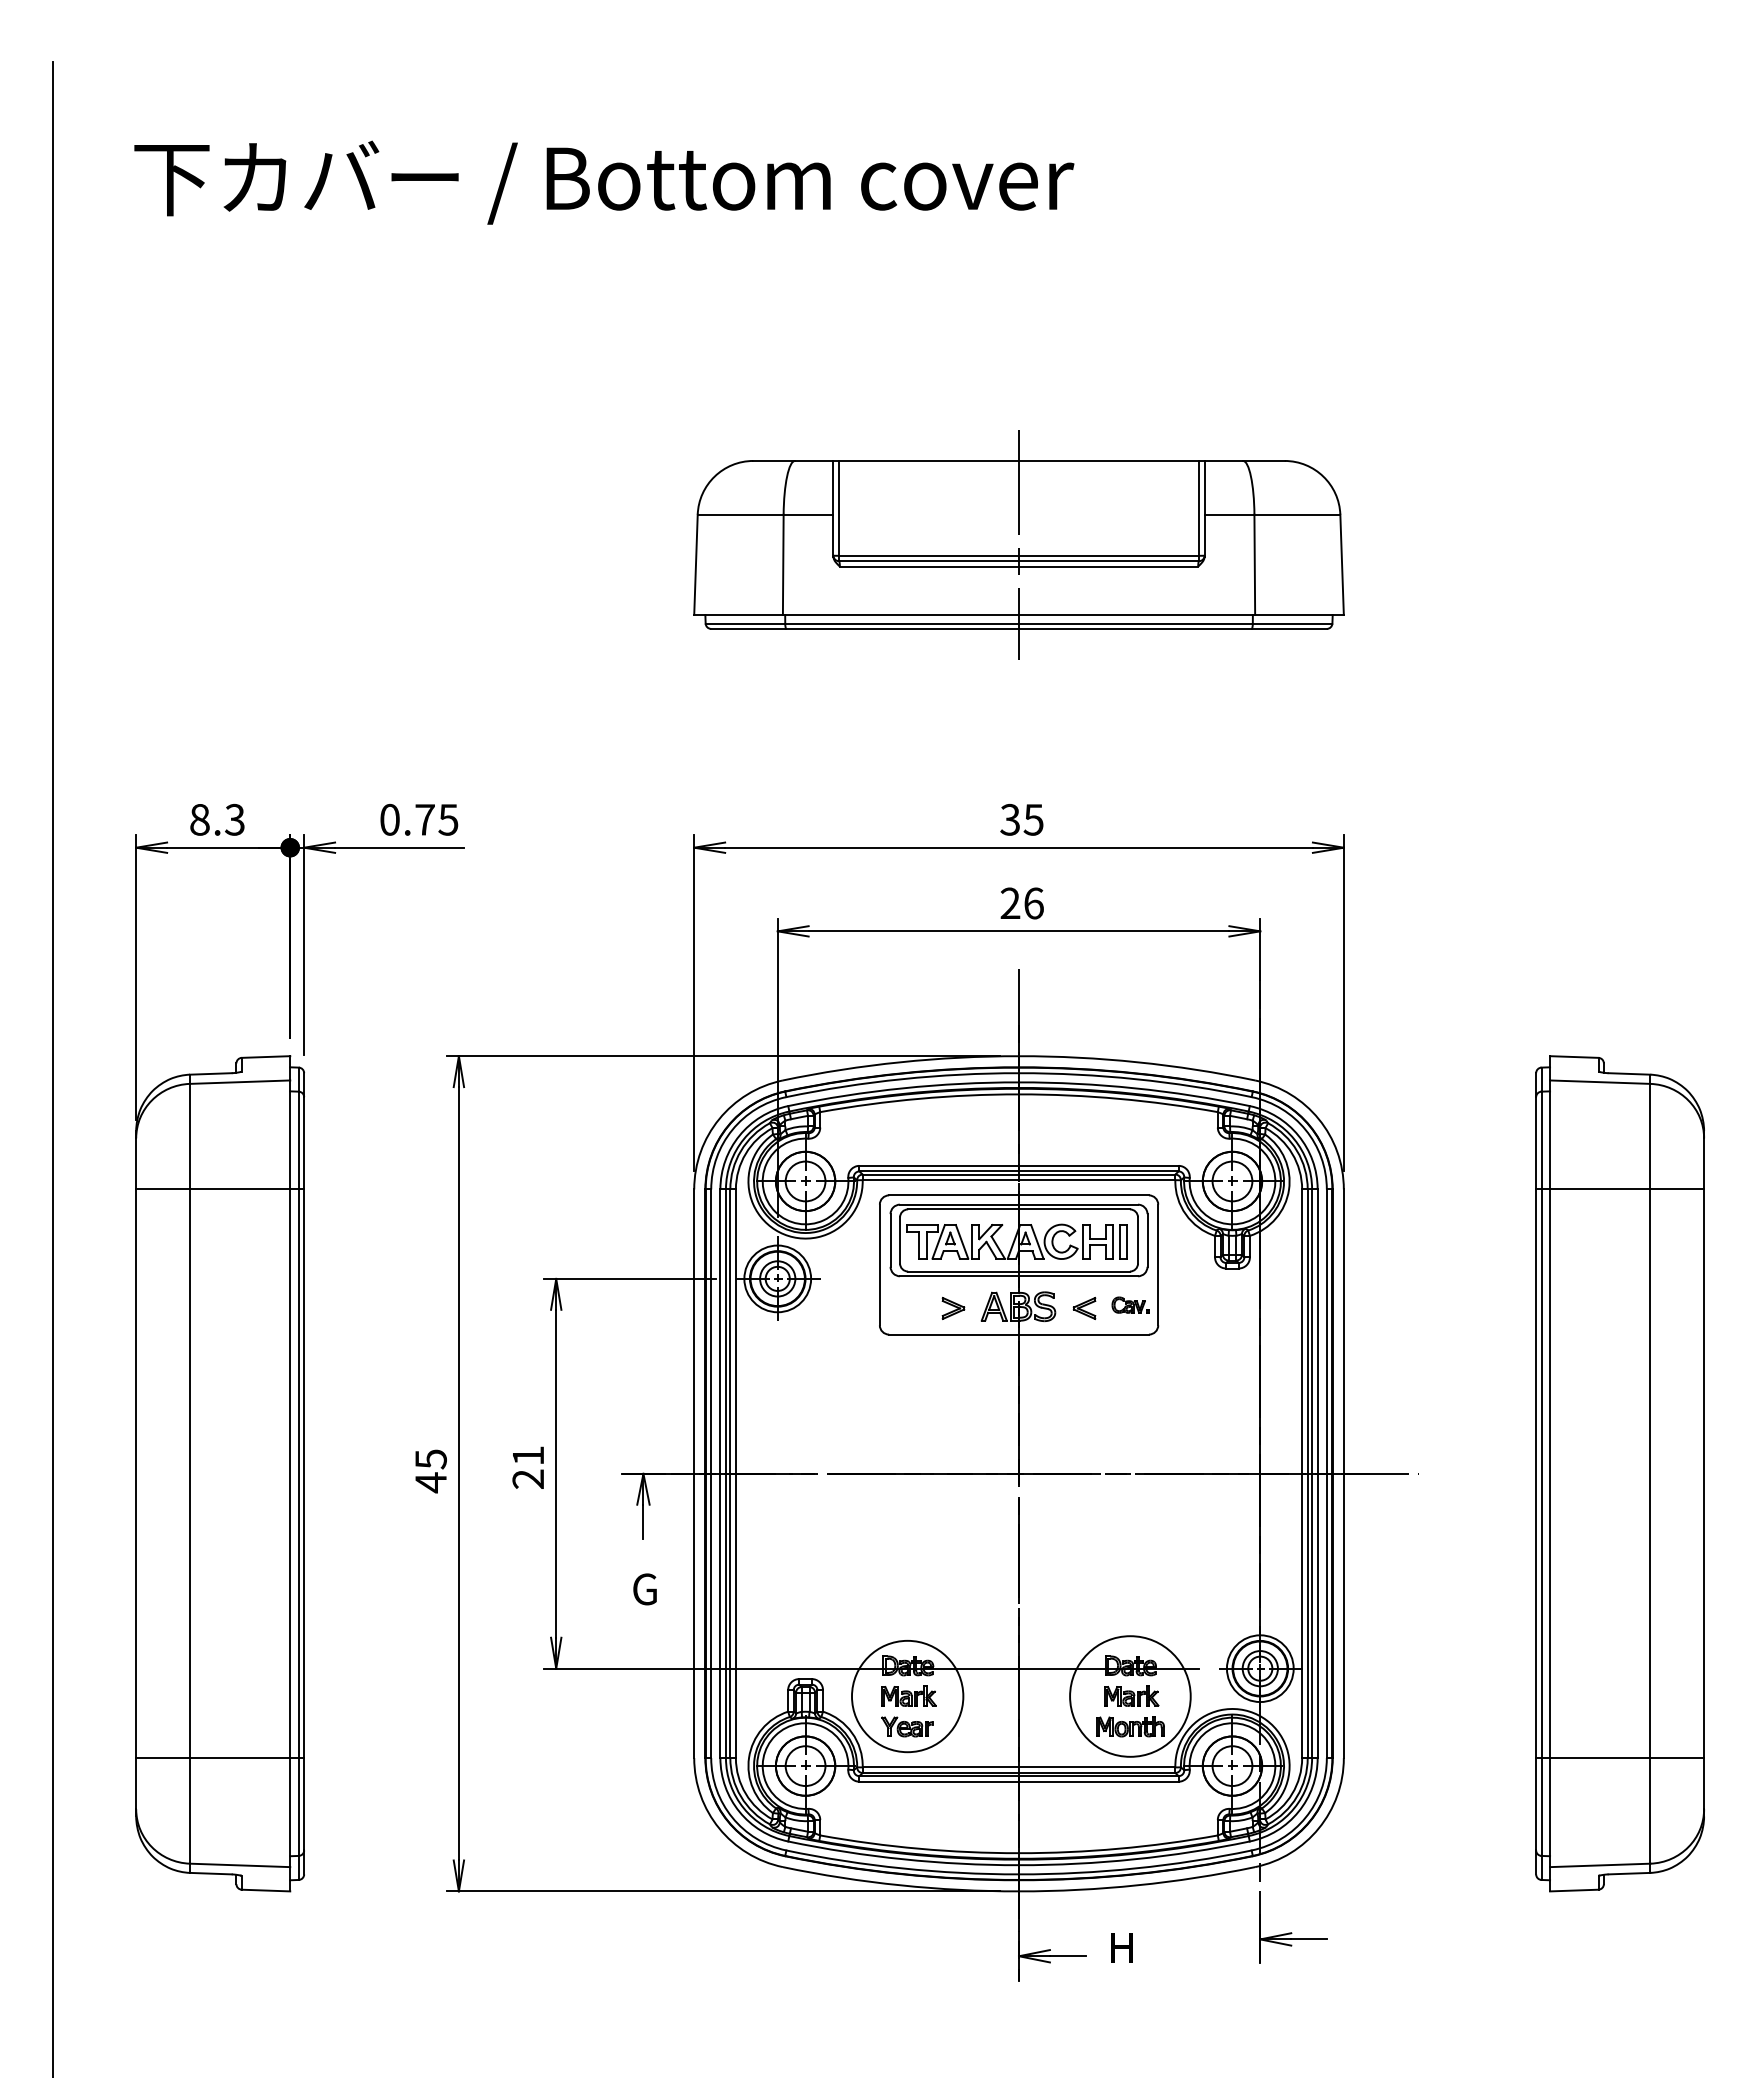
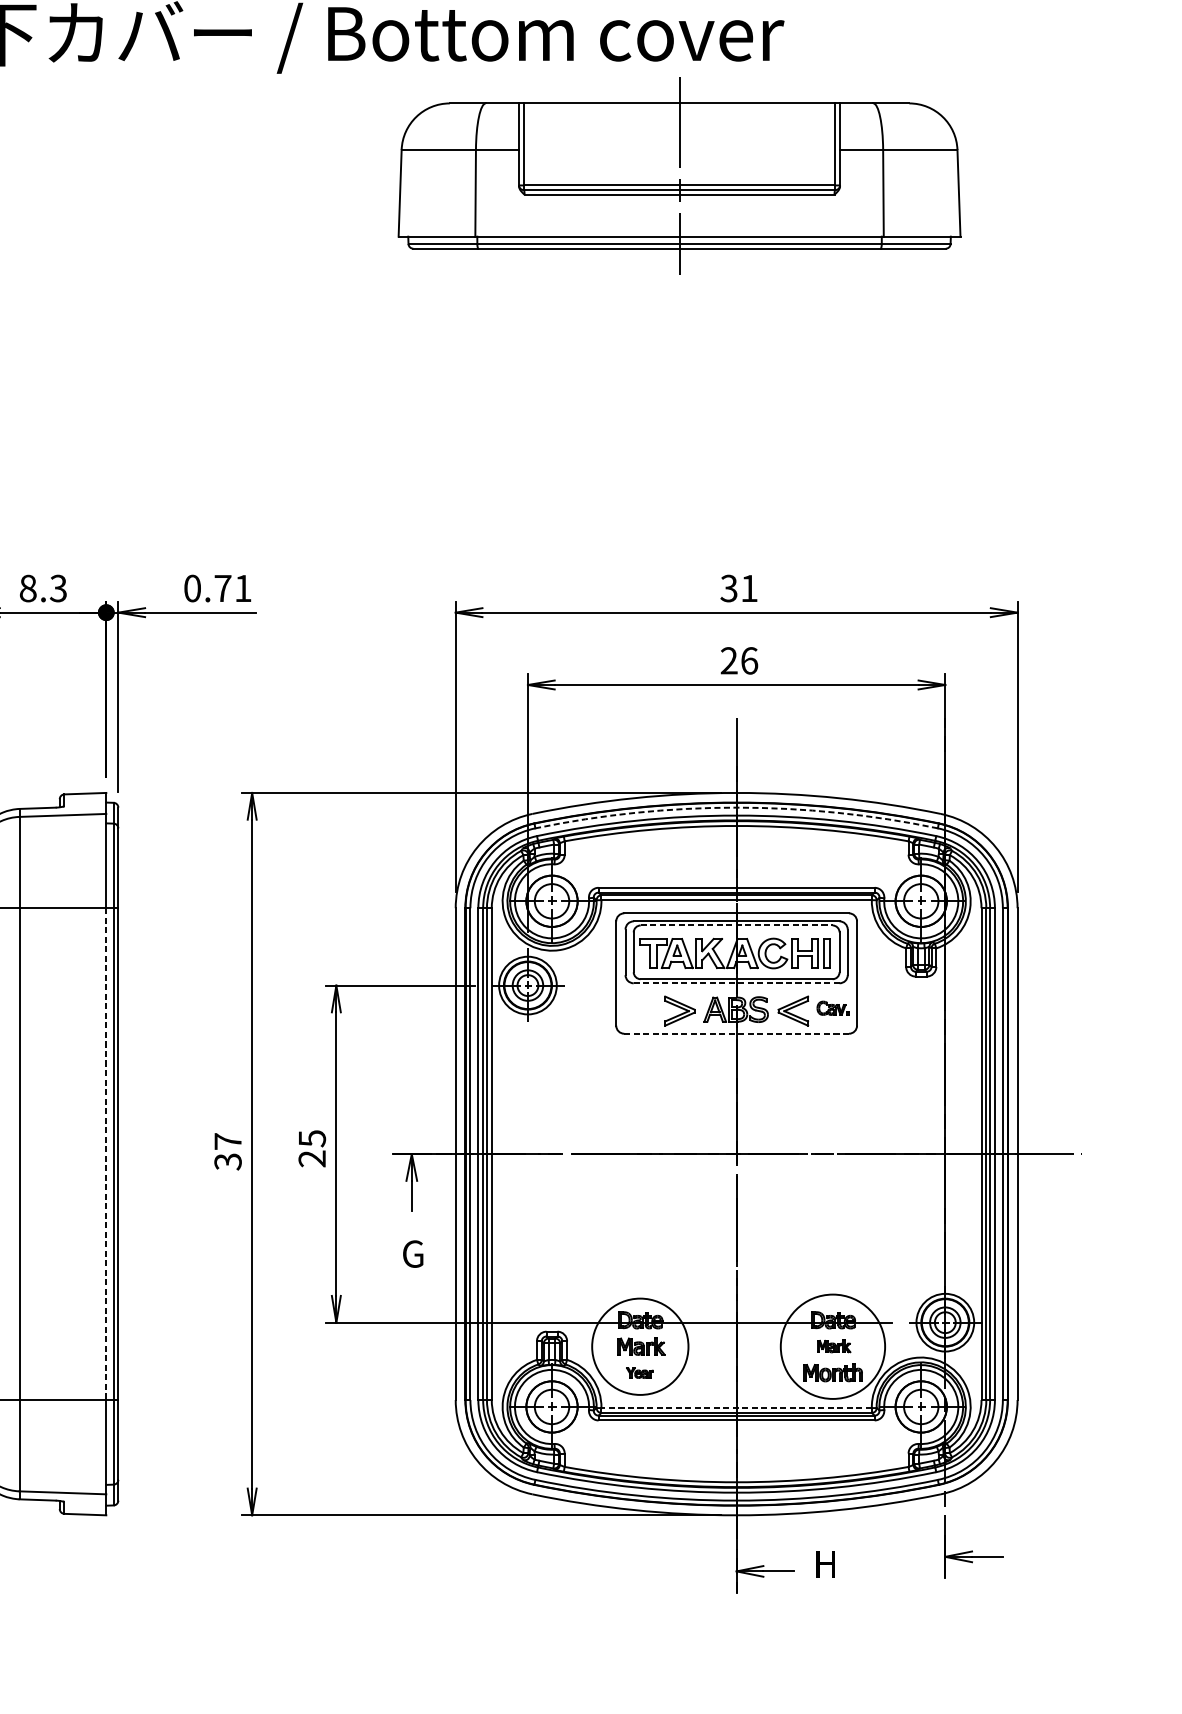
part: (1018, 544) -> (679, 175), moved
text: (448, 819) -> (243, 588), 0.75 -> 0.71
text: (1033, 819) -> (749, 588), 35 -> 31
arc: (1019, 1073) -> (737, 807), solid -> dashed
line: (1019, 1209) -> (737, 925), solid -> dashed
line: (1019, 1276) -> (737, 983), solid -> dashed
part: (953, 1308) -> (679, 1011), size x1.6
part: (1084, 1308) -> (793, 1011), size x1.6
line: (1019, 1334) -> (737, 1033), solid -> dashed
text: (528, 1456) -> (312, 1139), 21 -> 25
text: (430, 1471) -> (227, 1152), 45 -> 37
line: (290, 1474) -> (106, 1154), solid -> dashed
part: (1131, 1695) -> (833, 1345), size x0.7
part: (907, 1726) -> (640, 1372), size x0.6
line: (1018, 1767) -> (736, 1408), solid -> dashed

